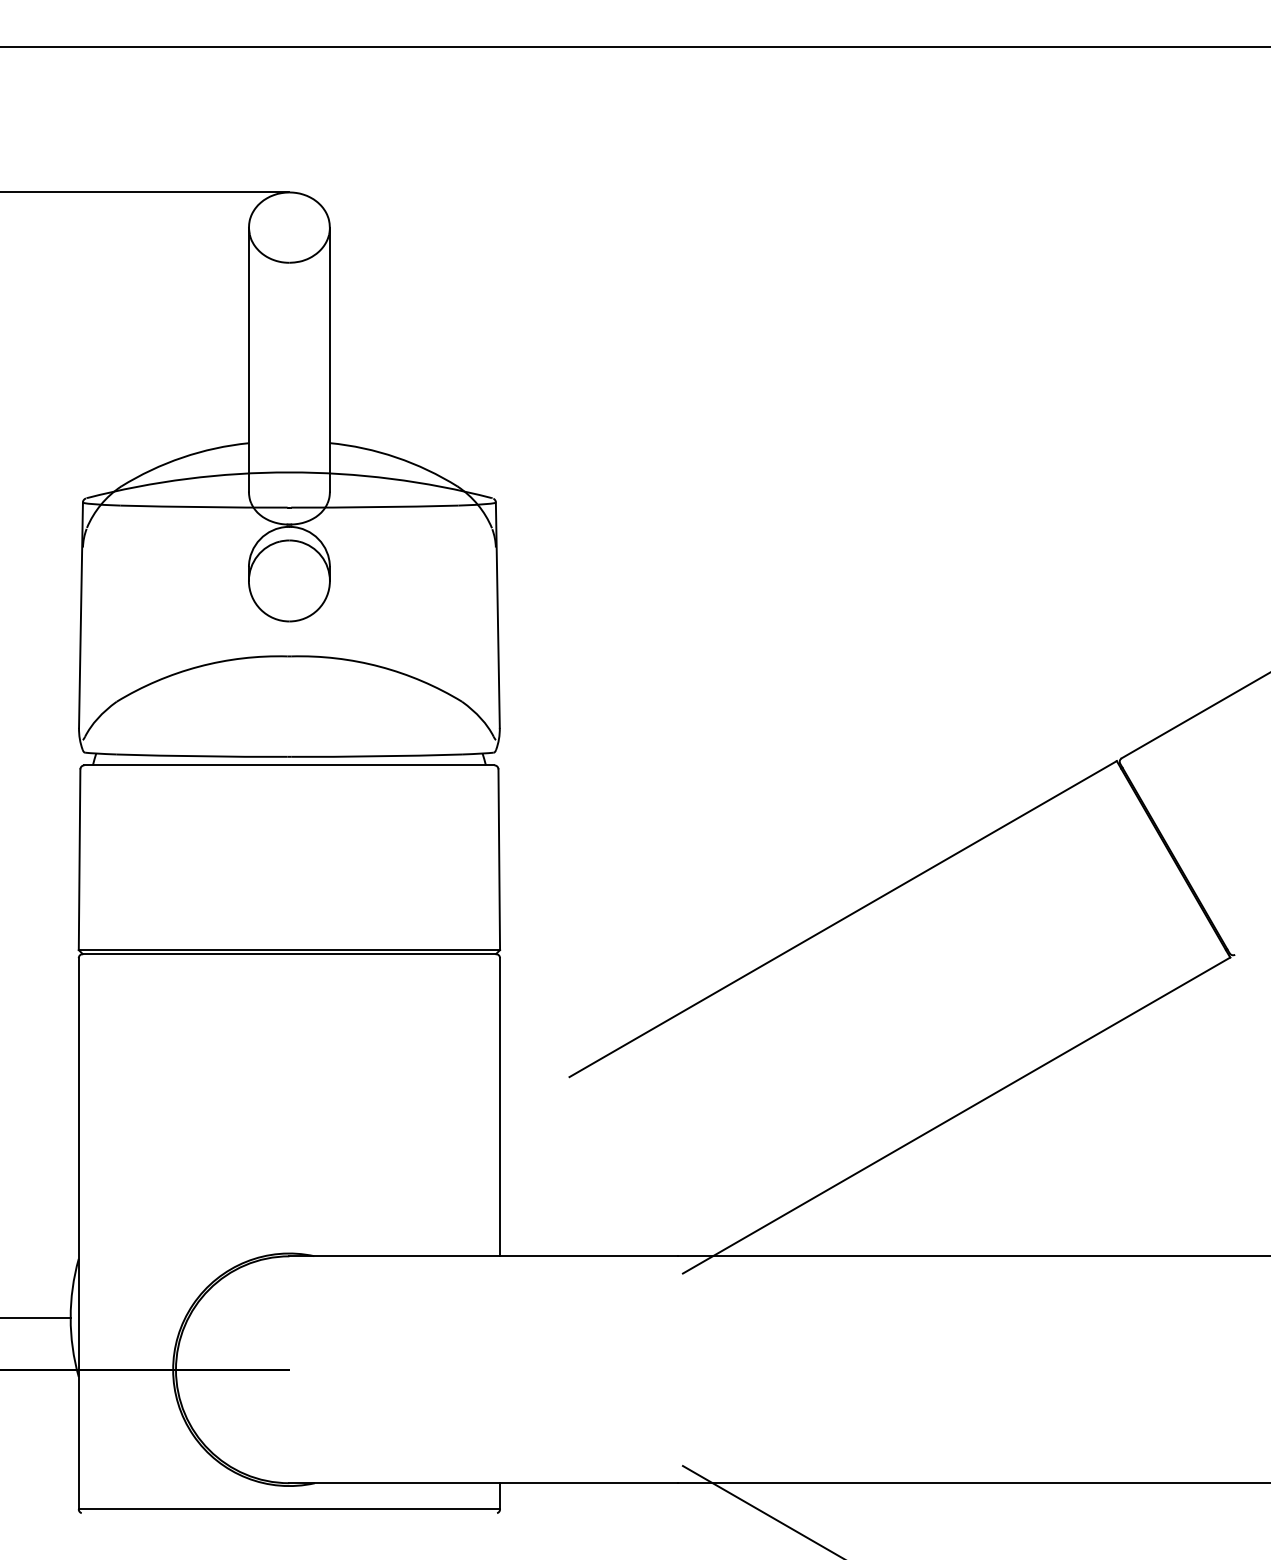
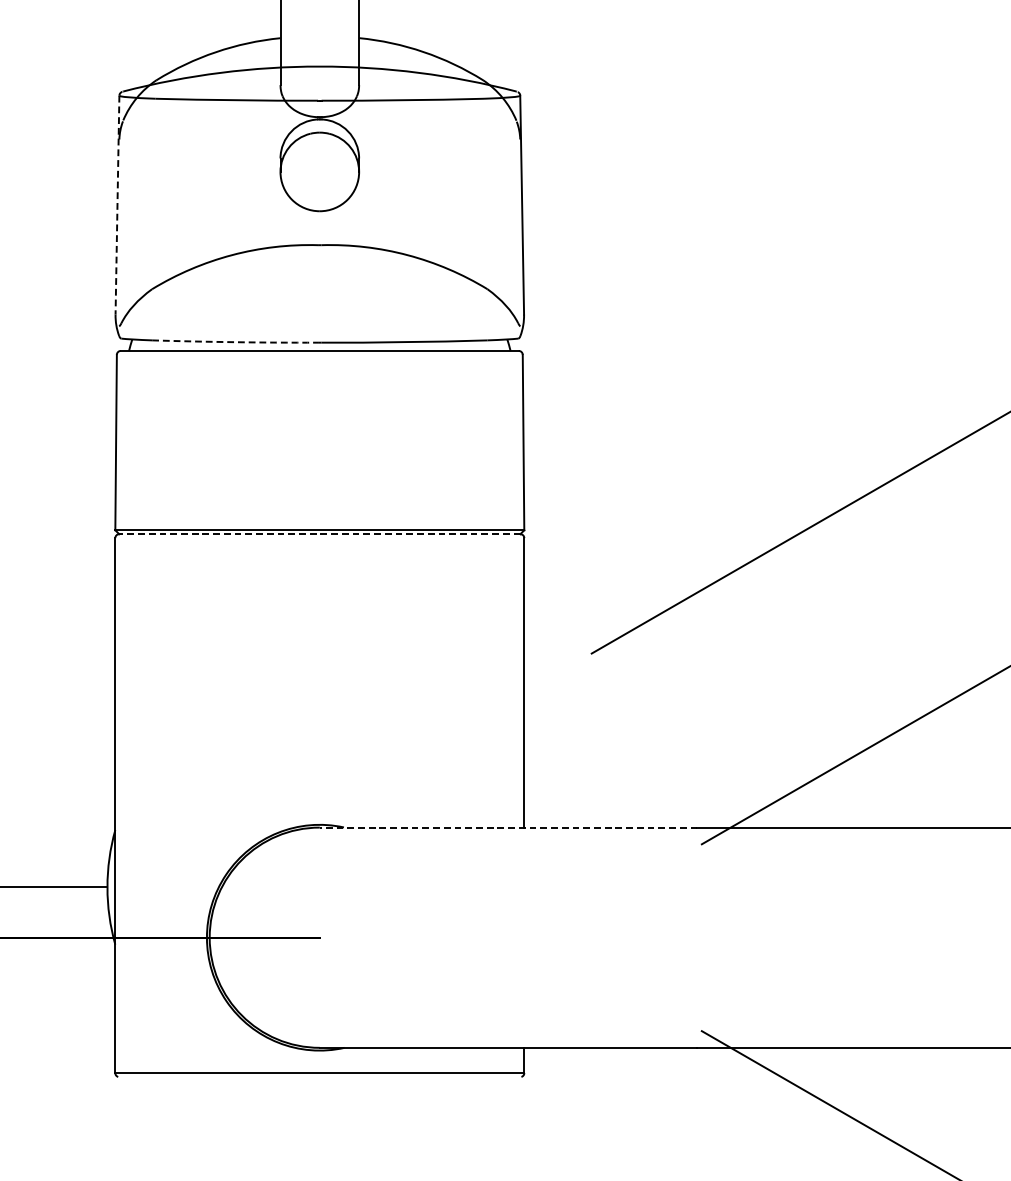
line: (81, 615) -> (117, 205), solid -> dashed
arc: (202, 756) -> (235, 342), solid -> dashed
line: (289, 954) -> (319, 534), solid -> dashed
line: (483, 1256) -> (508, 827), solid -> dashed

